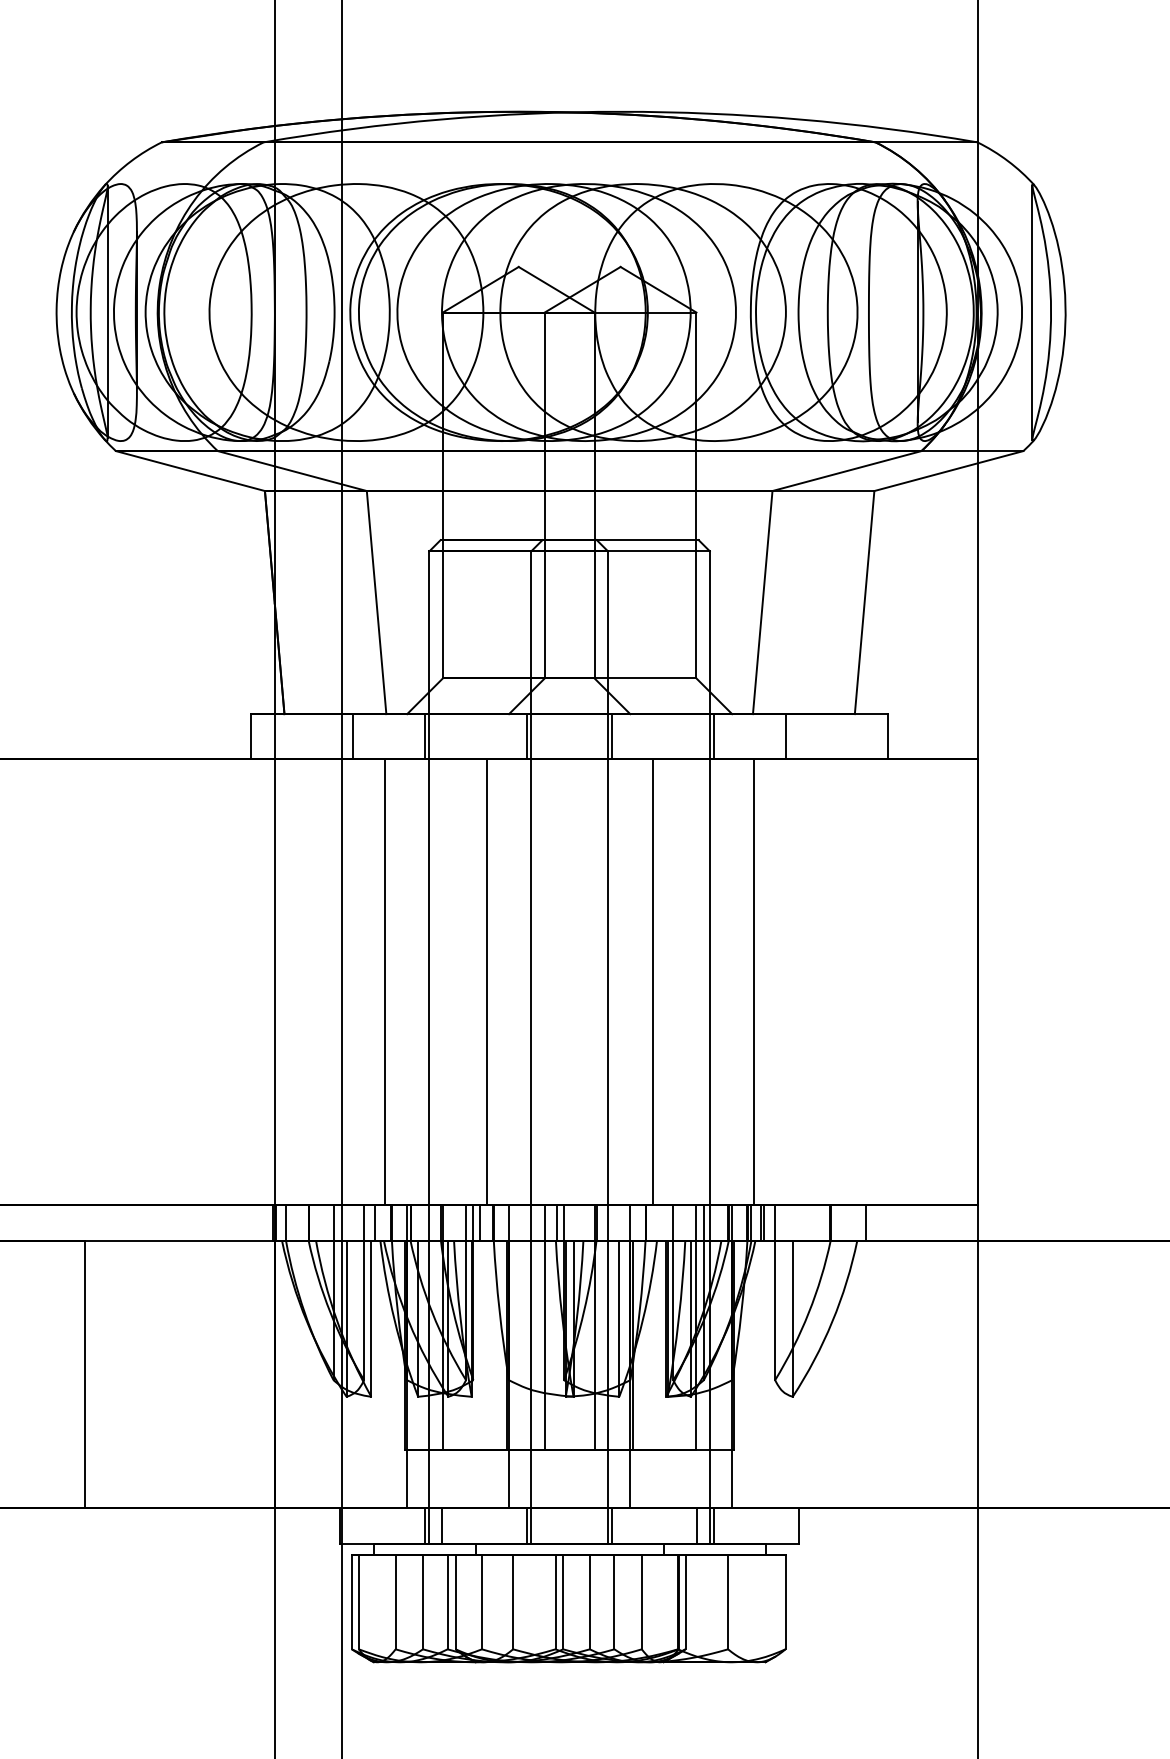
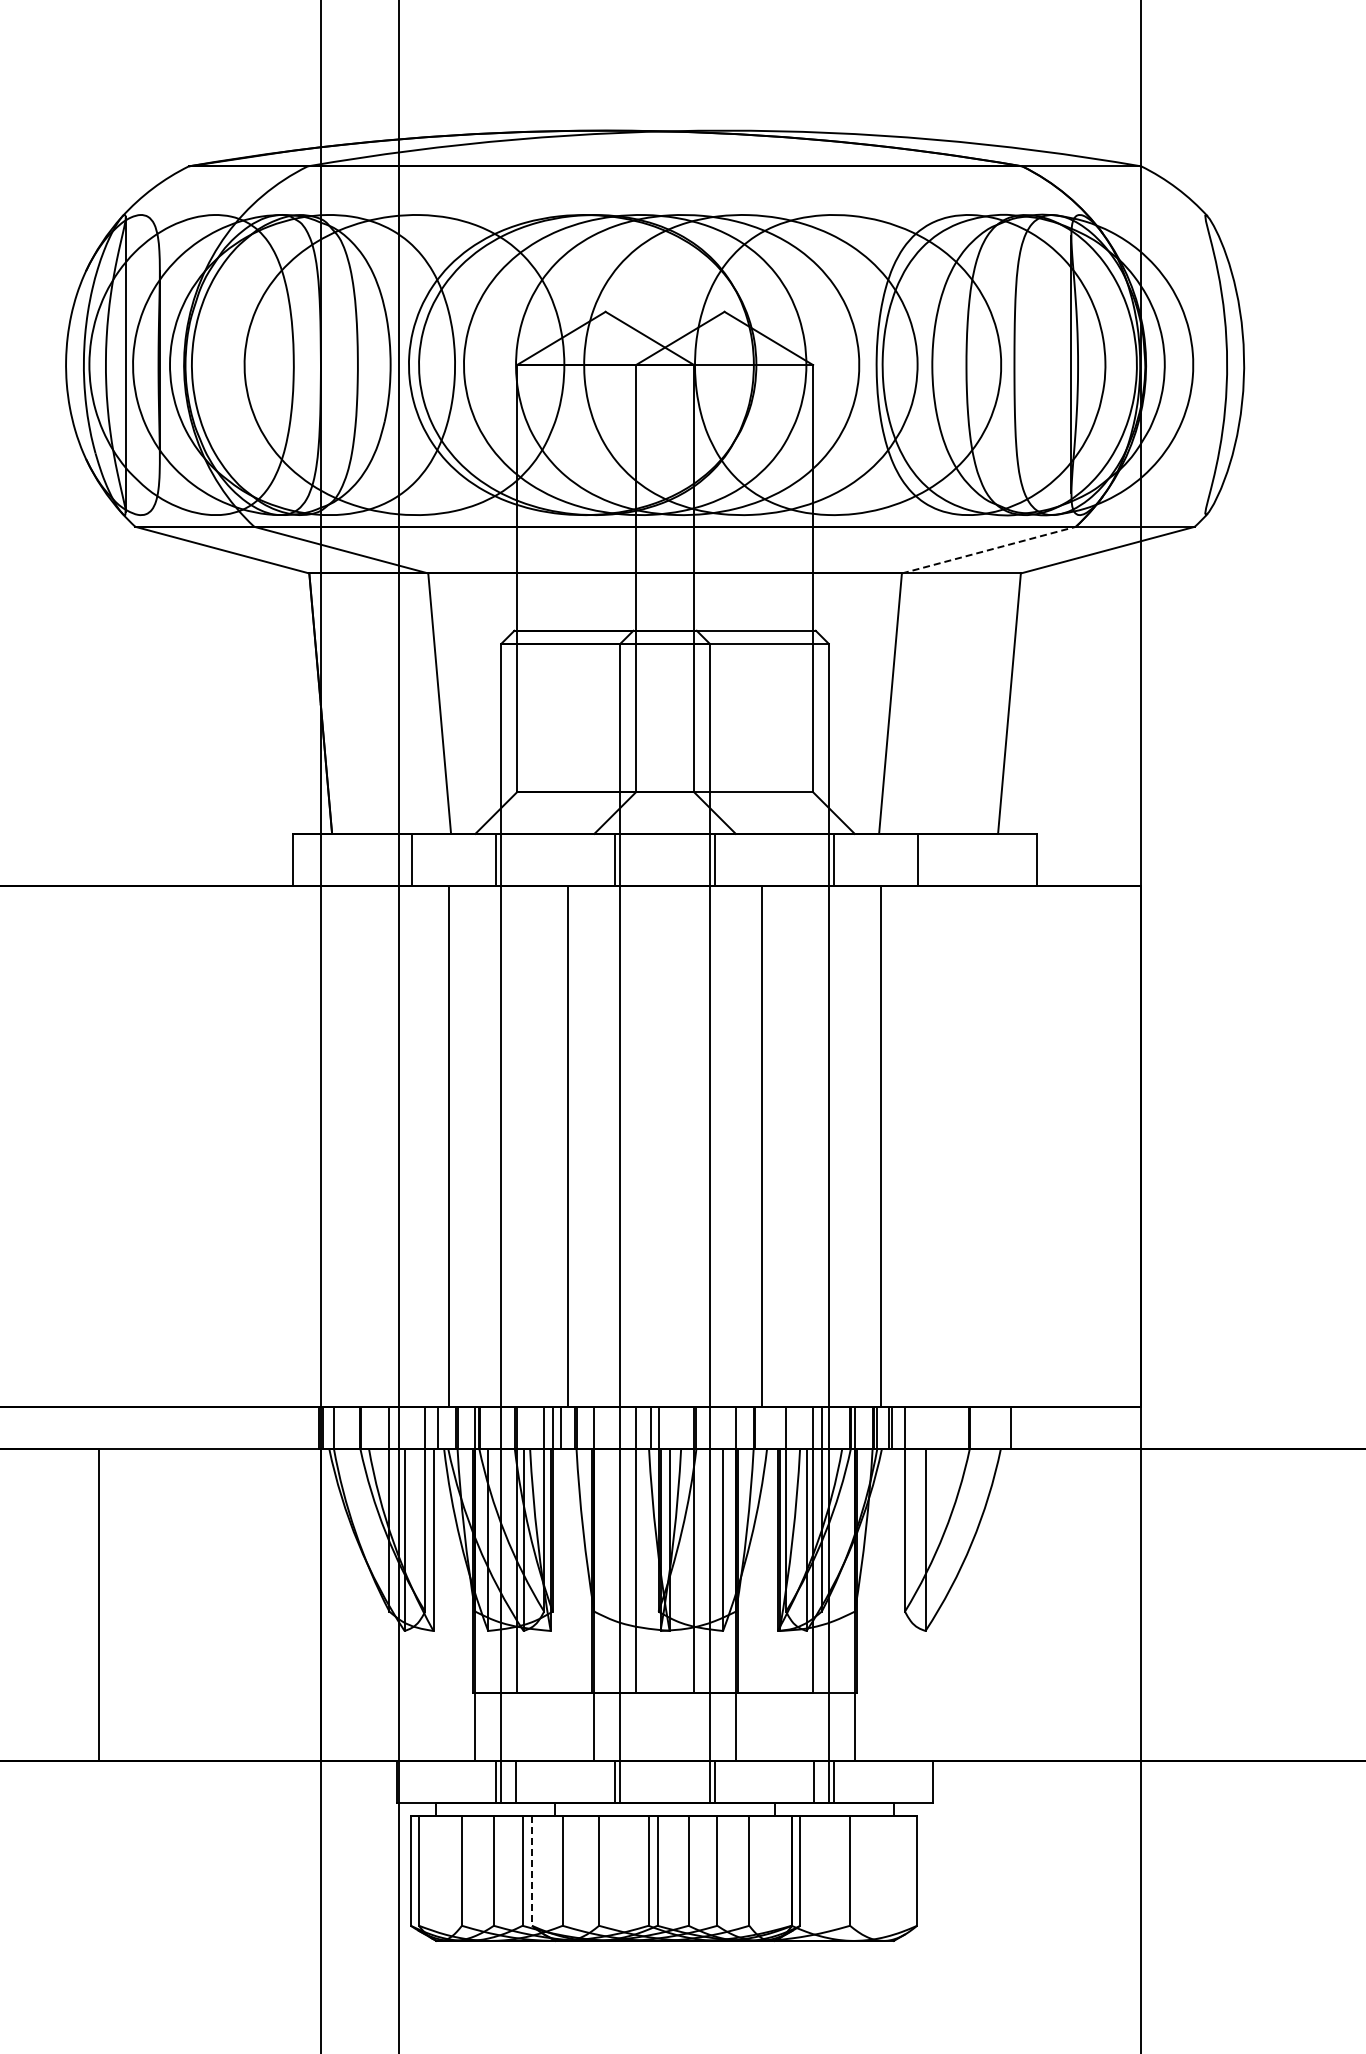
line: (1032, 312) -> (1205, 364), removed
line: (847, 471) -> (989, 550), solid -> dashed
line: (456, 1601) -> (532, 1870), solid -> dashed

